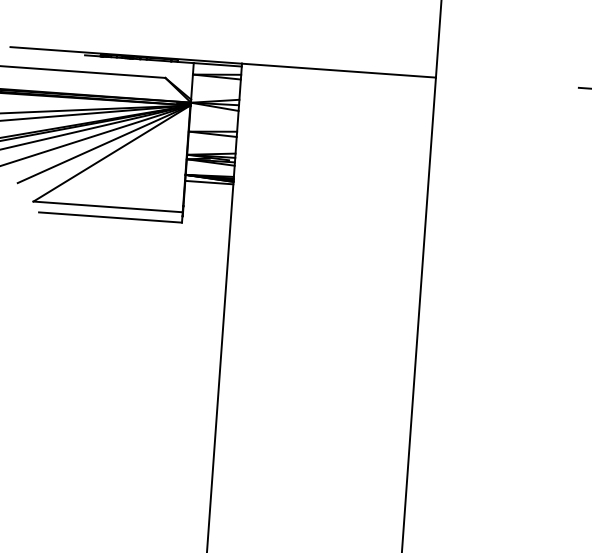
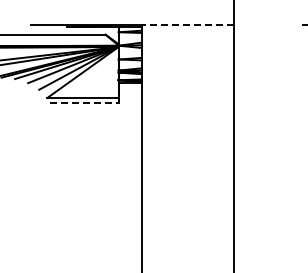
line: (338, 70) -> (187, 25), solid -> dashed
line: (110, 216) -> (84, 102), solid -> dashed

